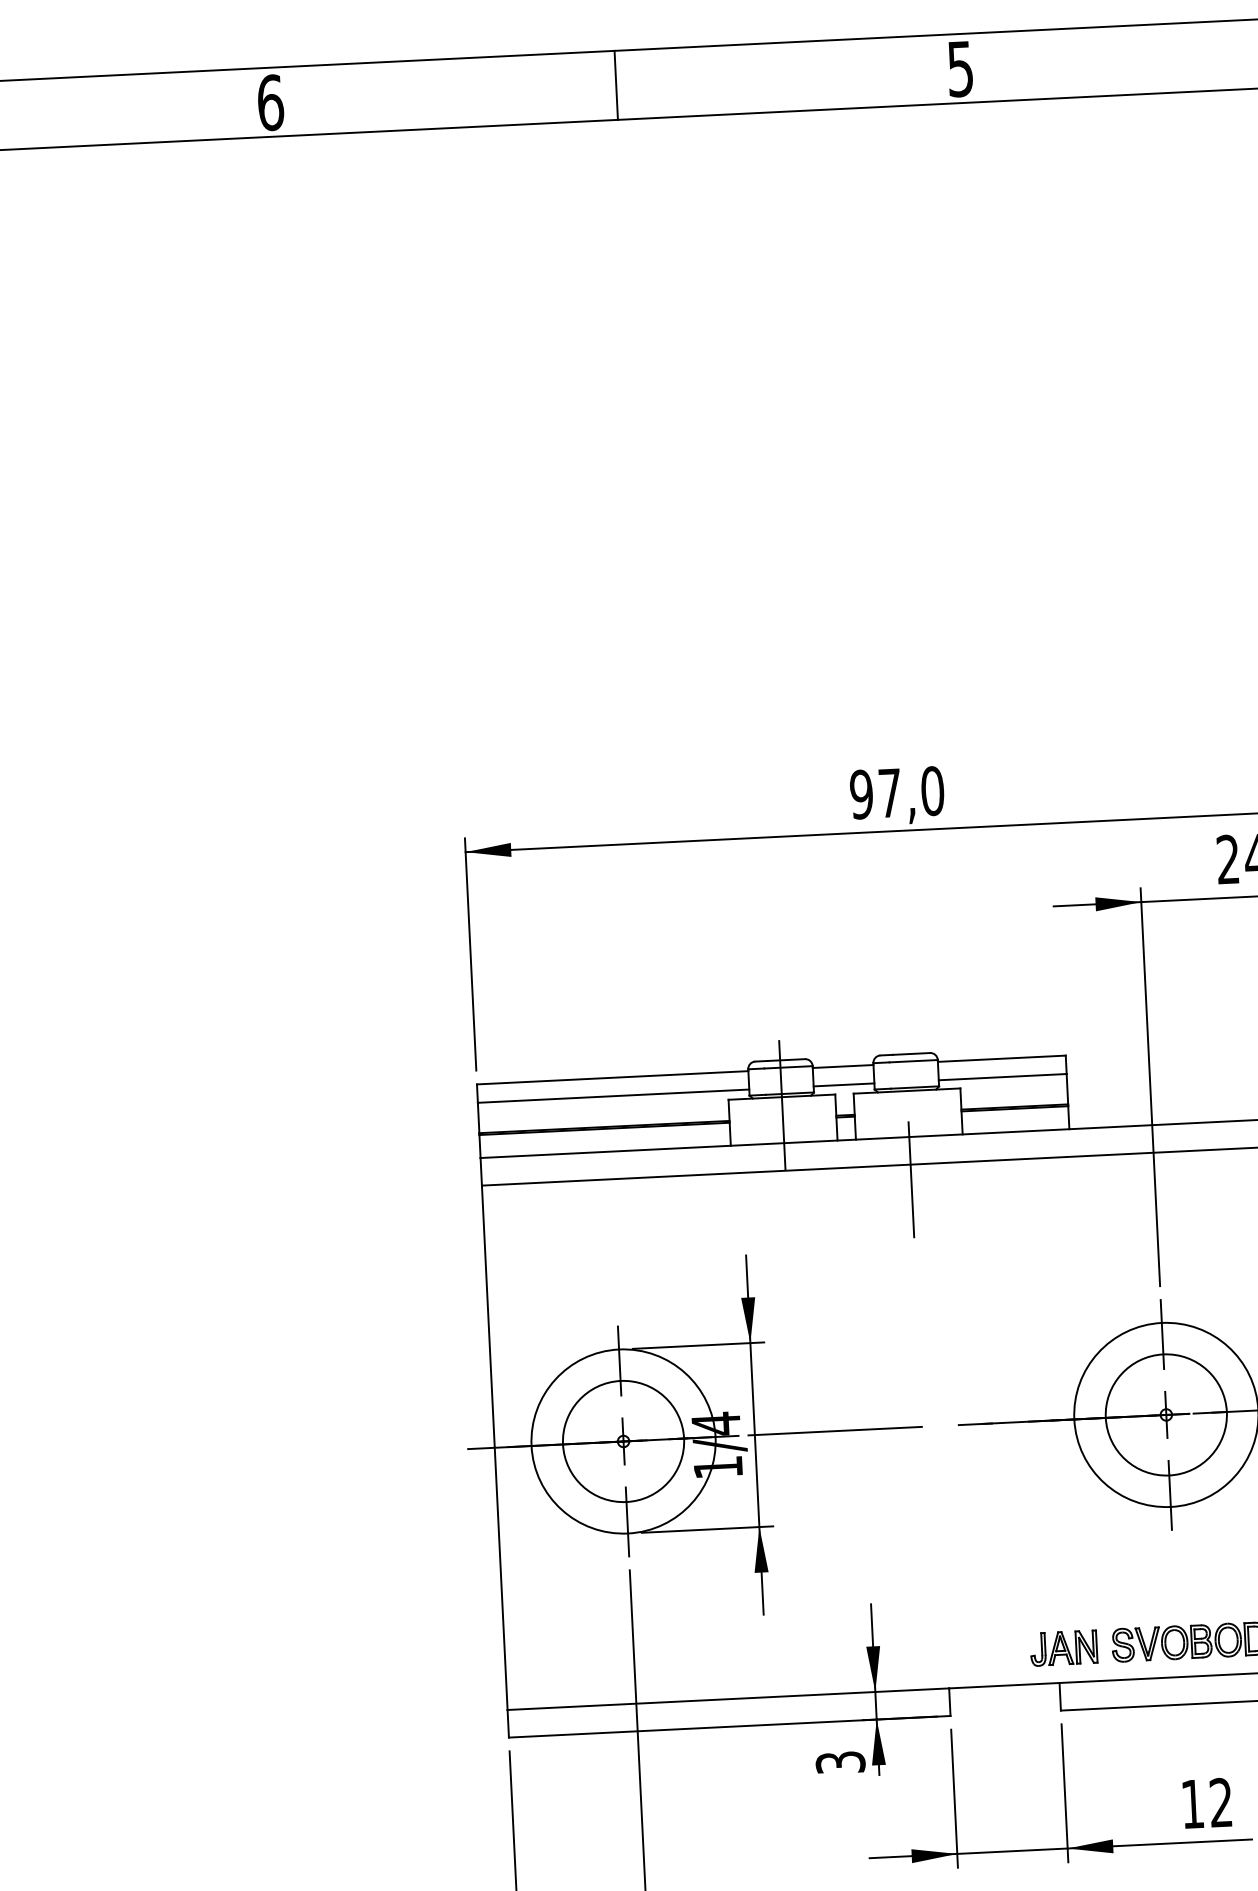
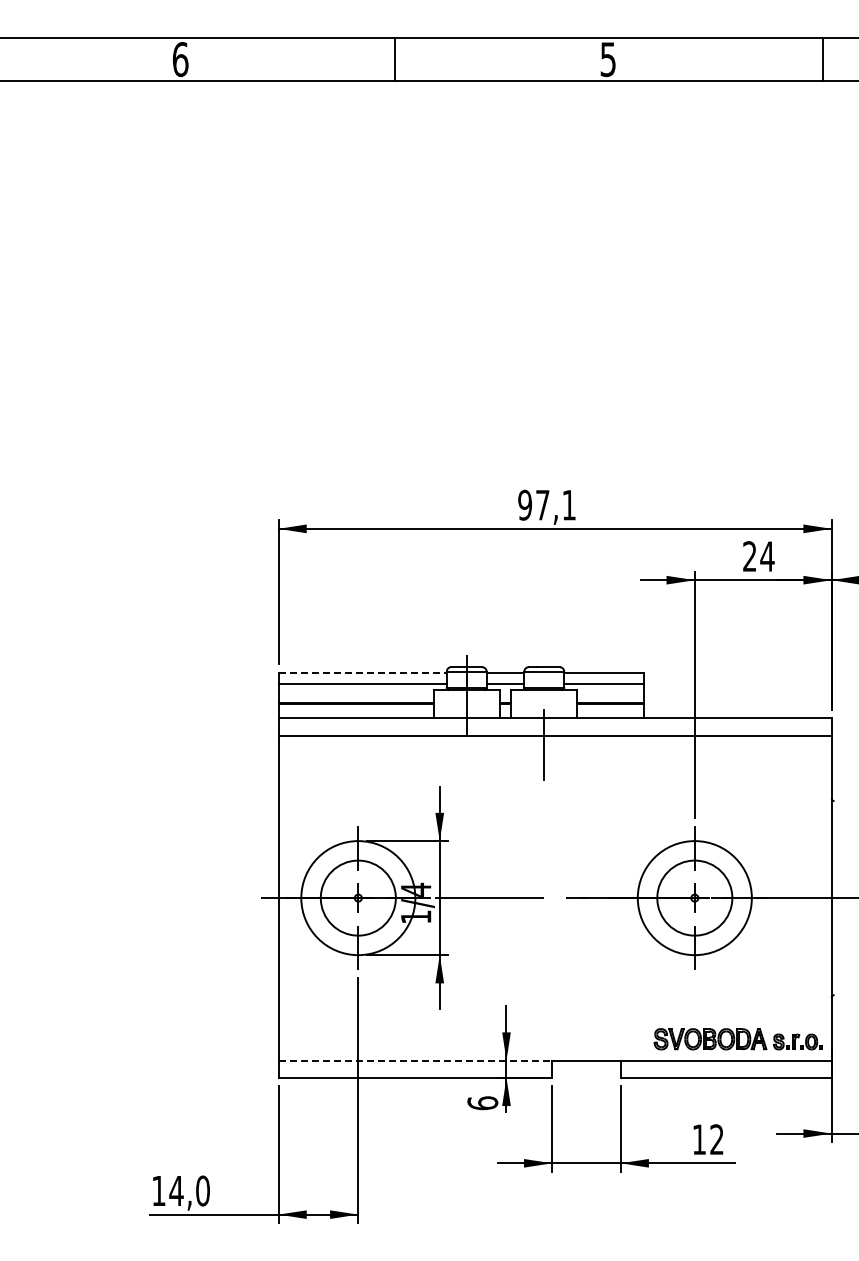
text: (933, 789) -> (569, 504), 97,0 -> 97,1
line: (614, 1077) -> (363, 672), solid -> dashed
part: (1064, 1648) -> (624, 1039), removed
line: (728, 1698) -> (415, 1060), solid -> dashed
text: (840, 1762) -> (482, 1103), 3 -> 6

